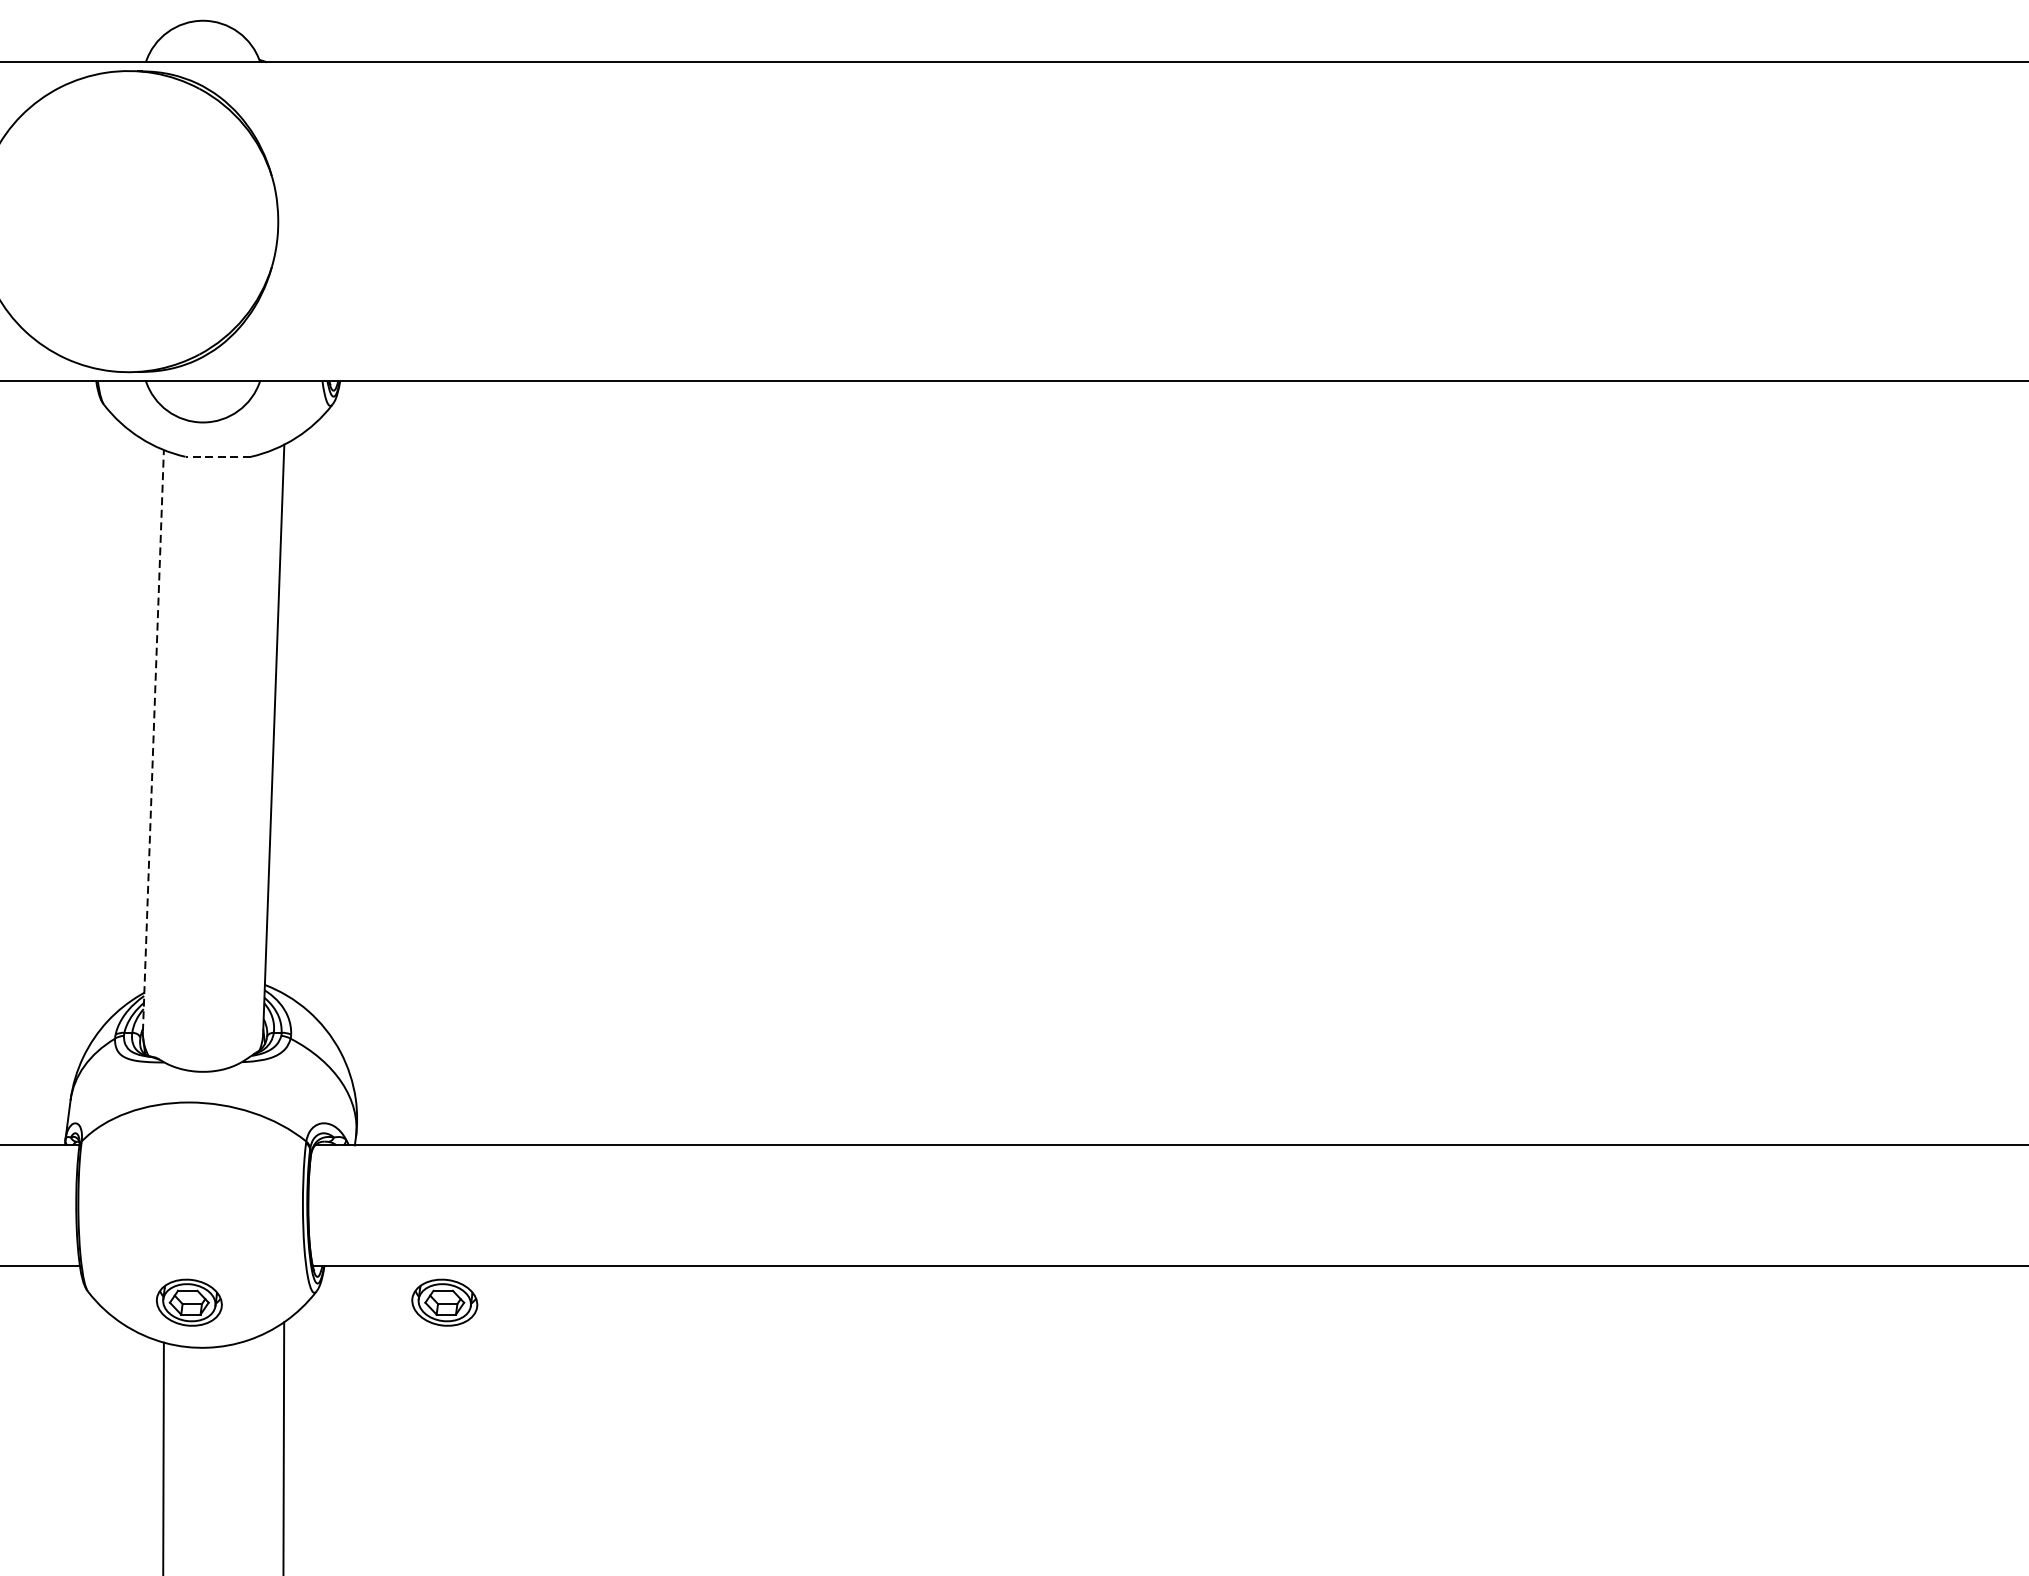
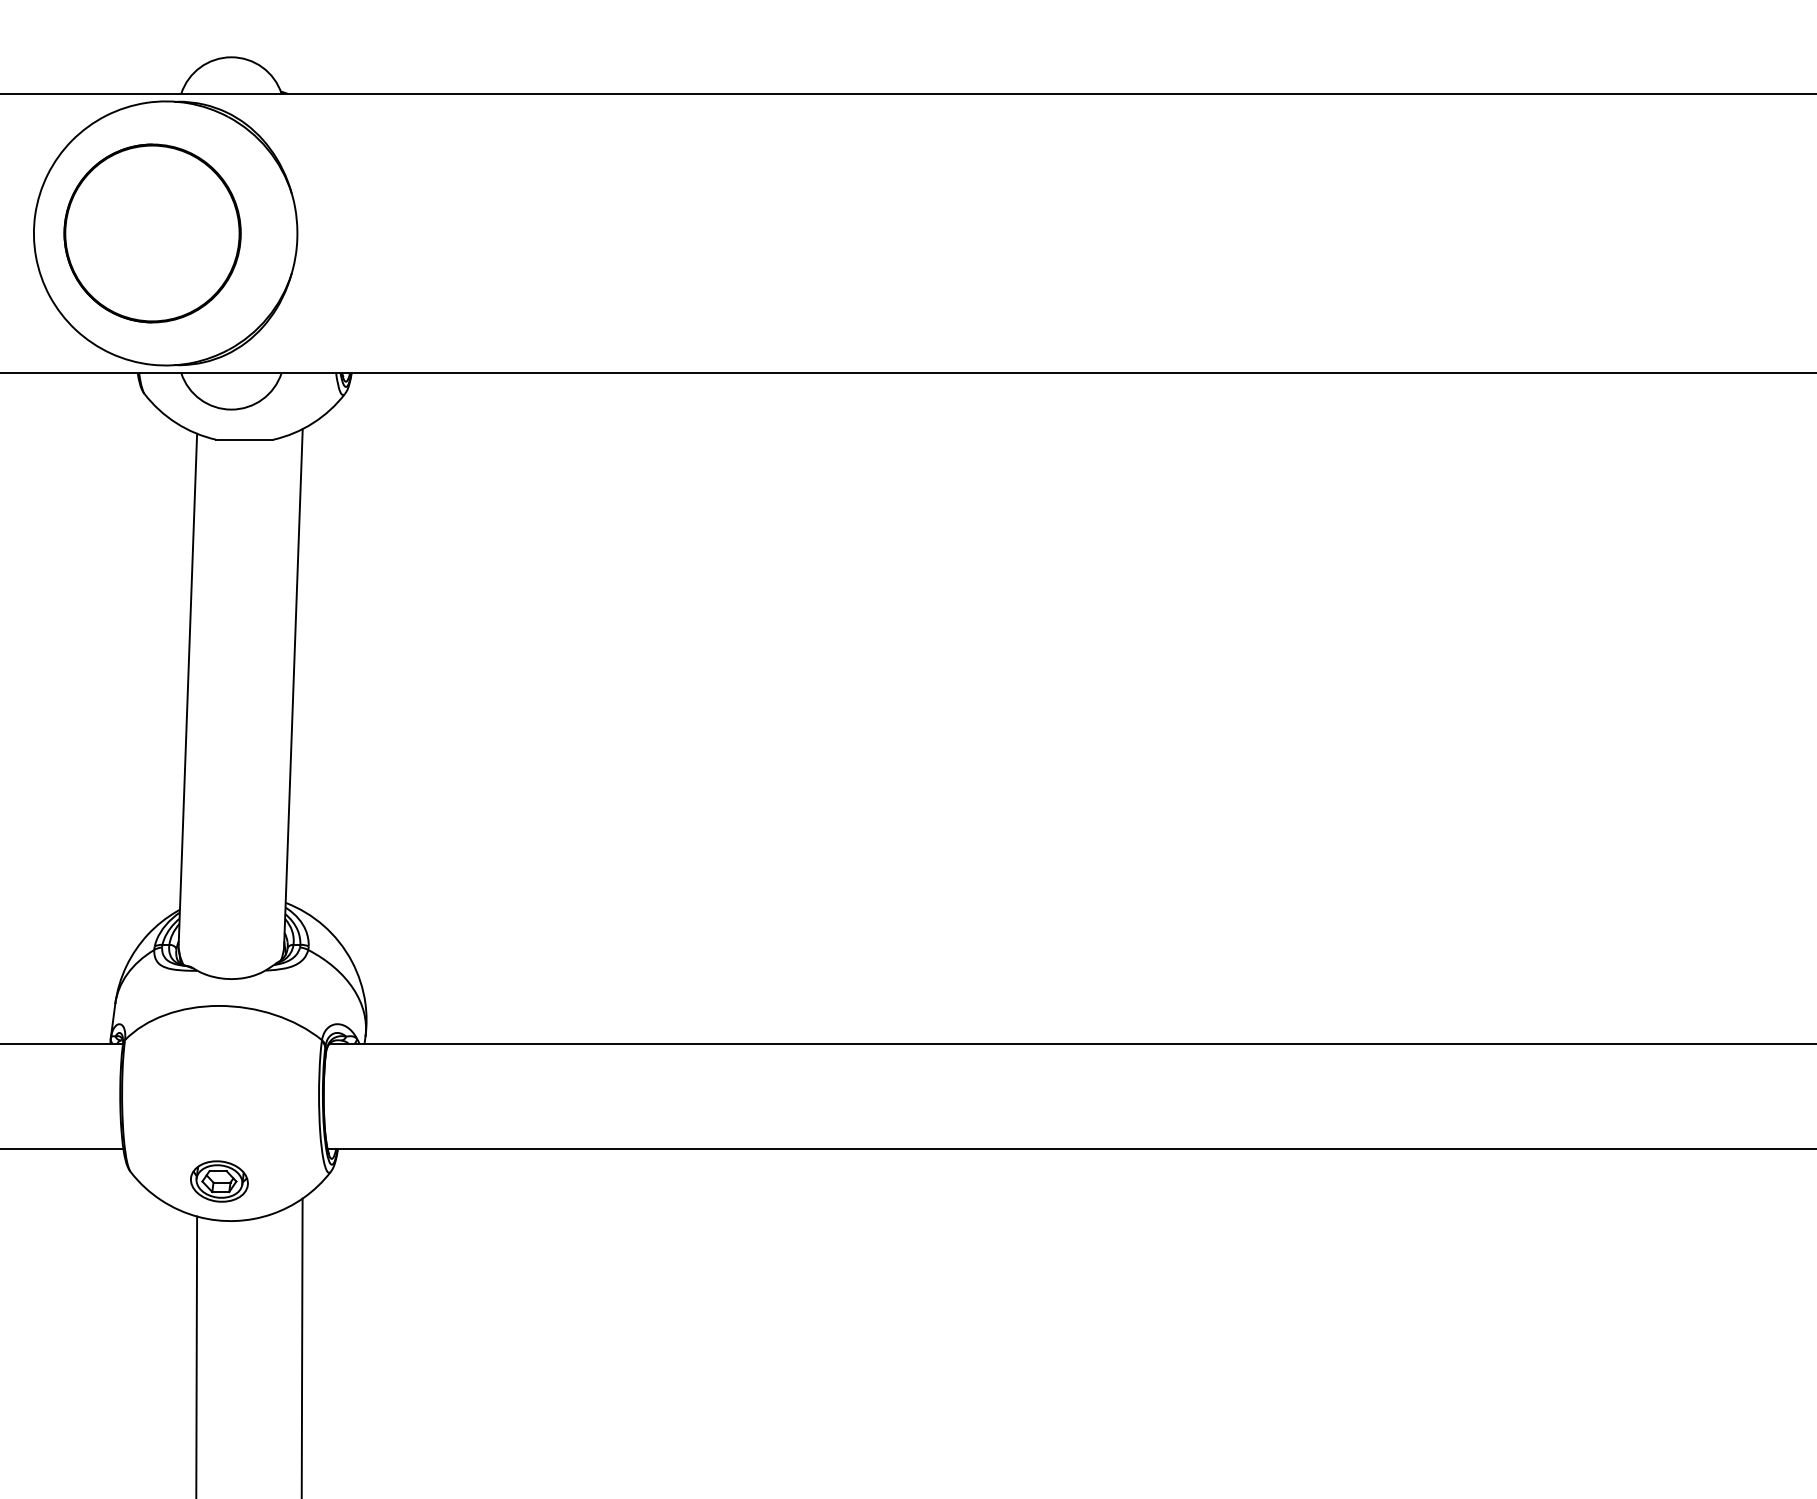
part: (113, 221) -> (152, 233), added
line: (217, 456) -> (244, 439), dashed -> solid
line: (152, 740) -> (187, 688), dashed -> solid
part: (444, 1302) -> (443, 1181), removed

